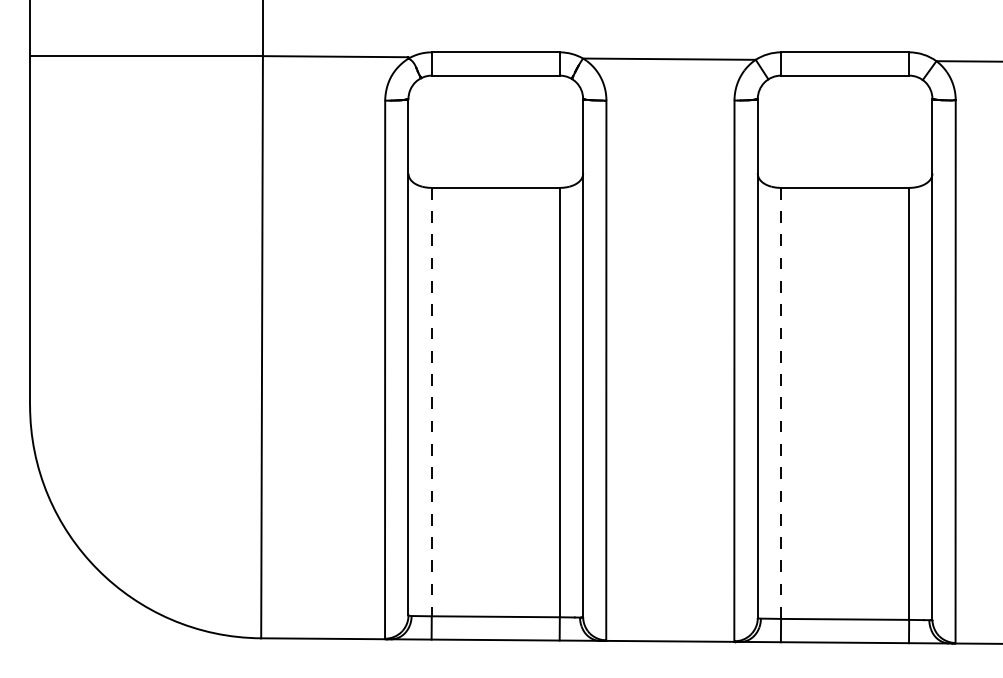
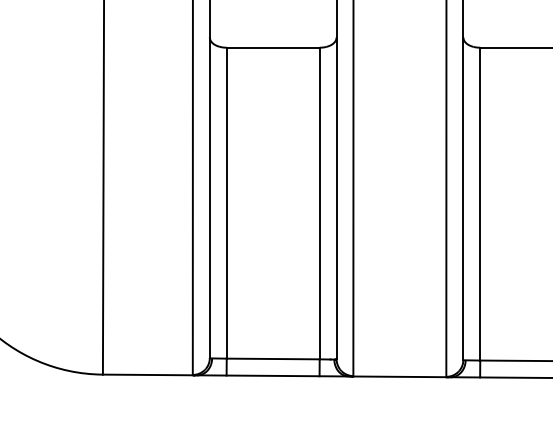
line: (431, 402) -> (226, 203), dashed -> solid
line: (781, 403) -> (480, 204), dashed -> solid

